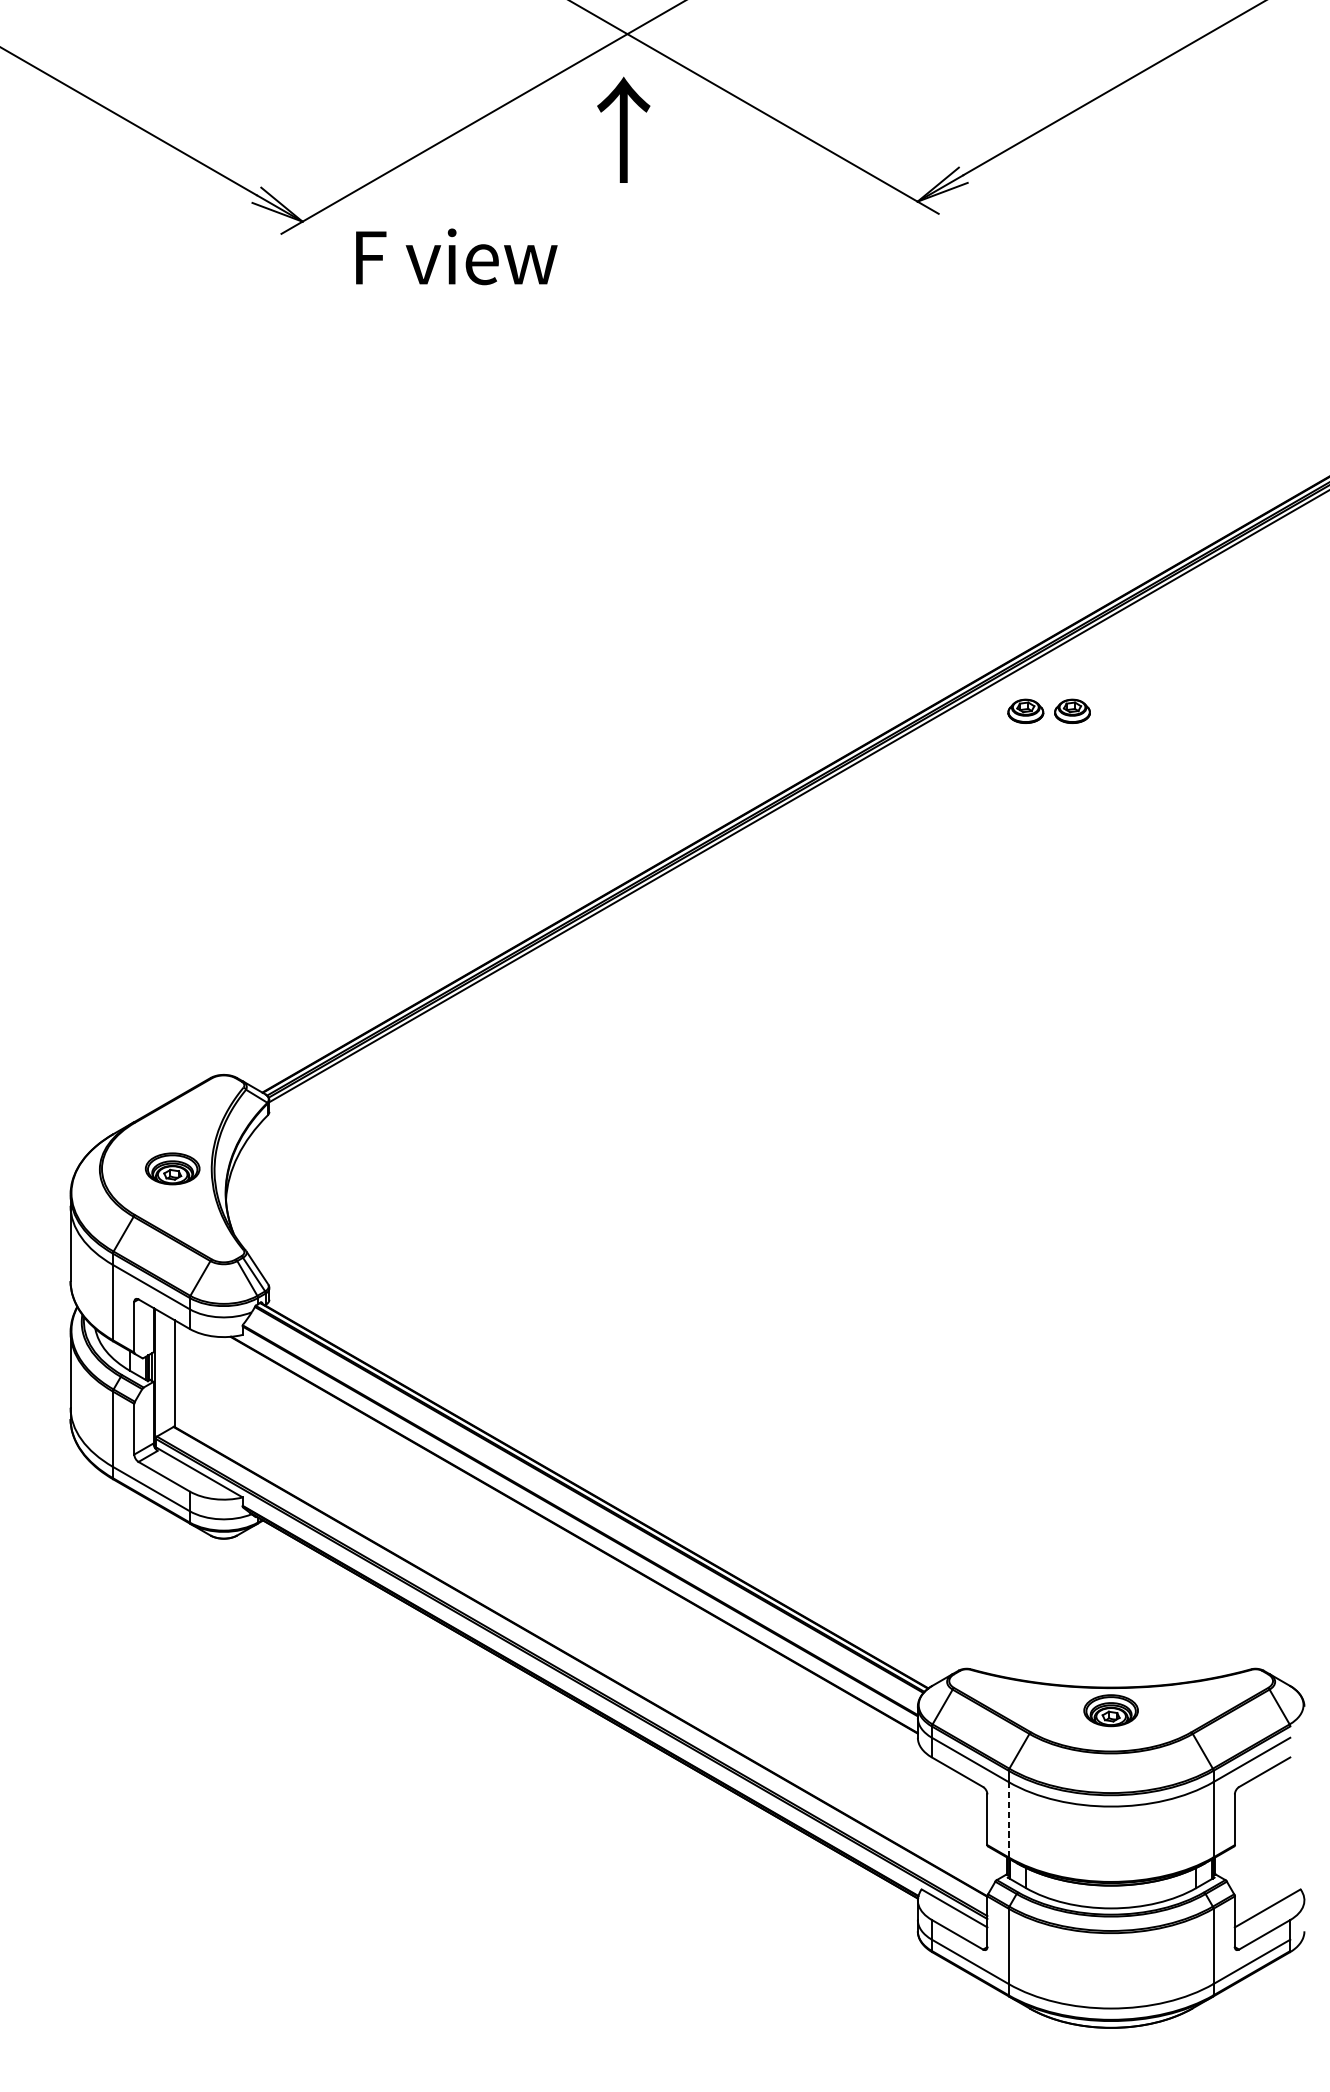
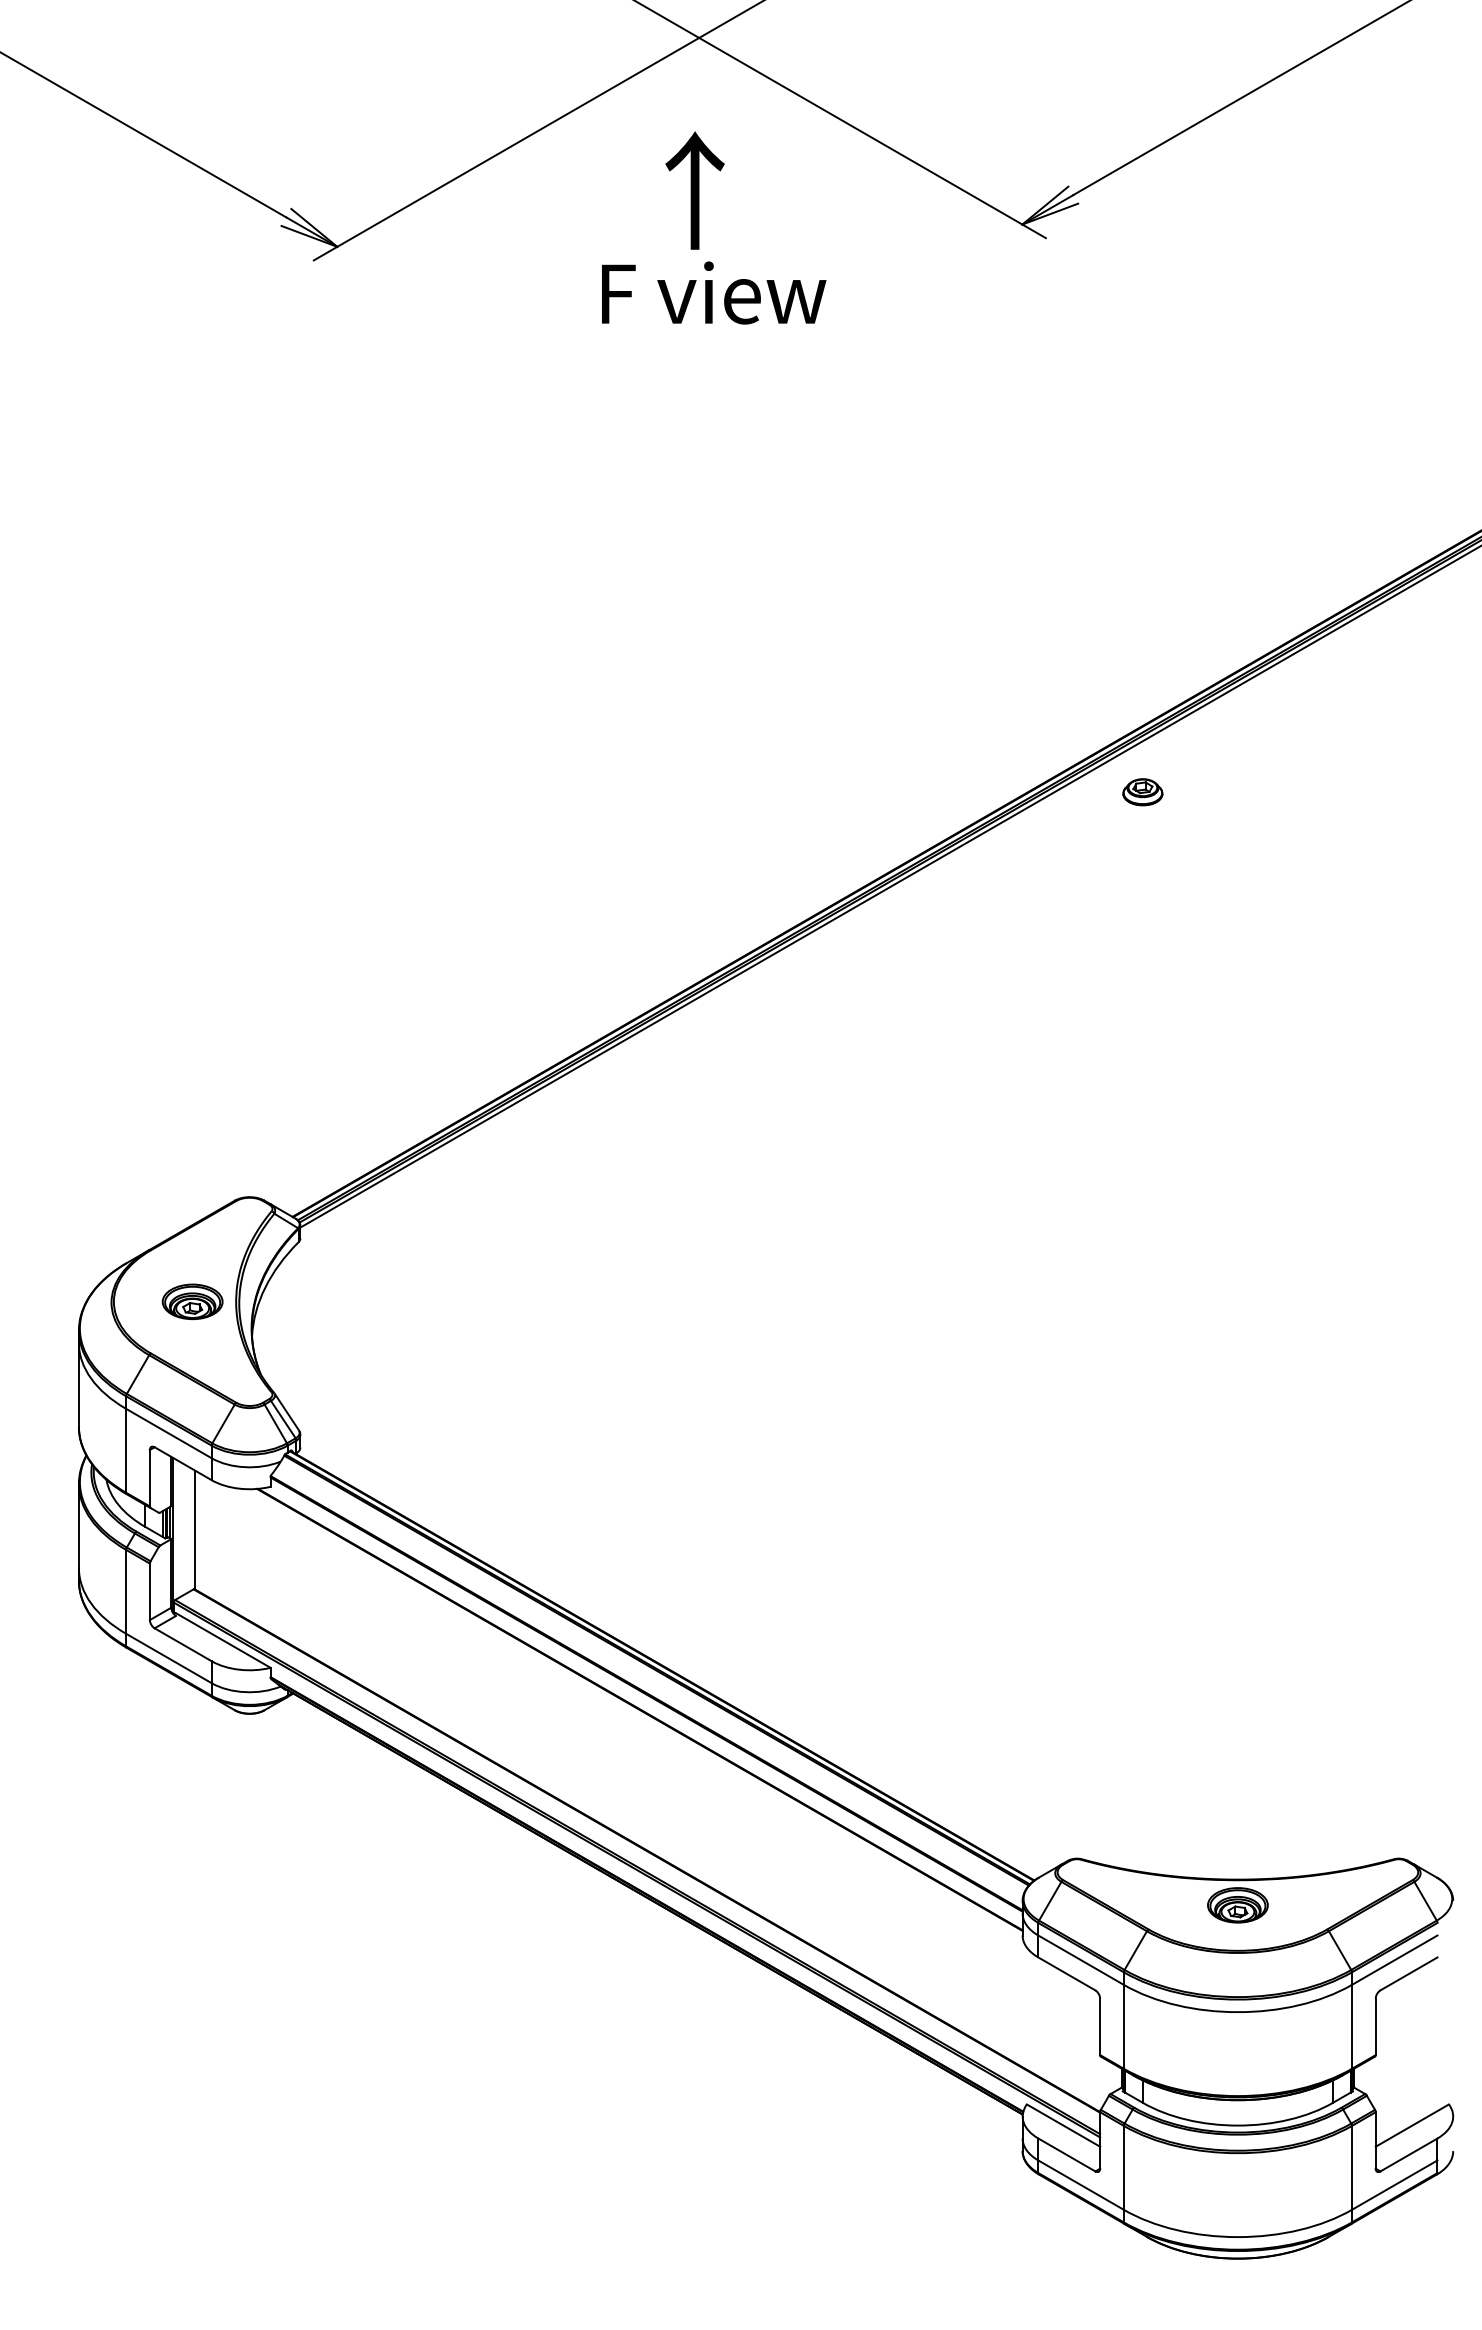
text: (623, 129) -> (694, 190), moved
text: (457, 256) -> (714, 292), moved
part: (1072, 711) -> (1194, 792), removed
line: (1008, 1819) -> (1123, 2026), dashed -> solid

